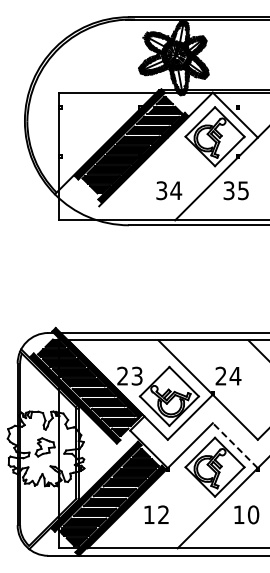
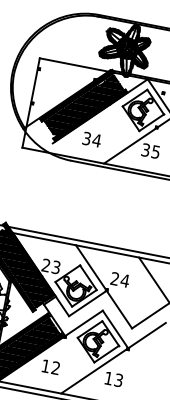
text: (169, 190) -> (92, 139), moved
line: (235, 445) -> (115, 329), dashed -> solid
text: (253, 514) -> (118, 380), 10 -> 13

